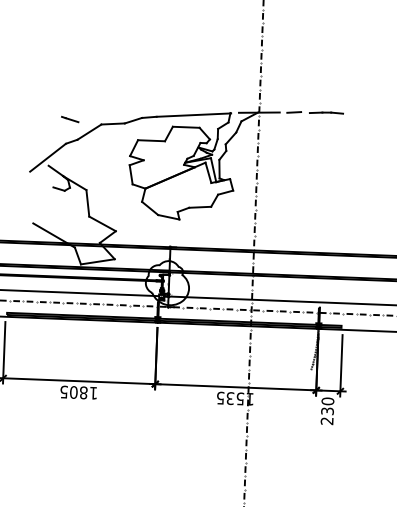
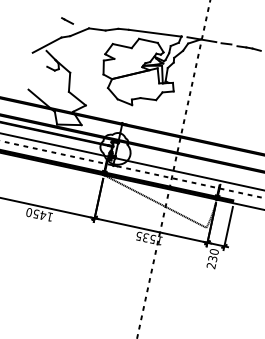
line: (234, 346) -> (155, 201), added
text: (73, 392) -> (35, 214), 1805 -> 1450

